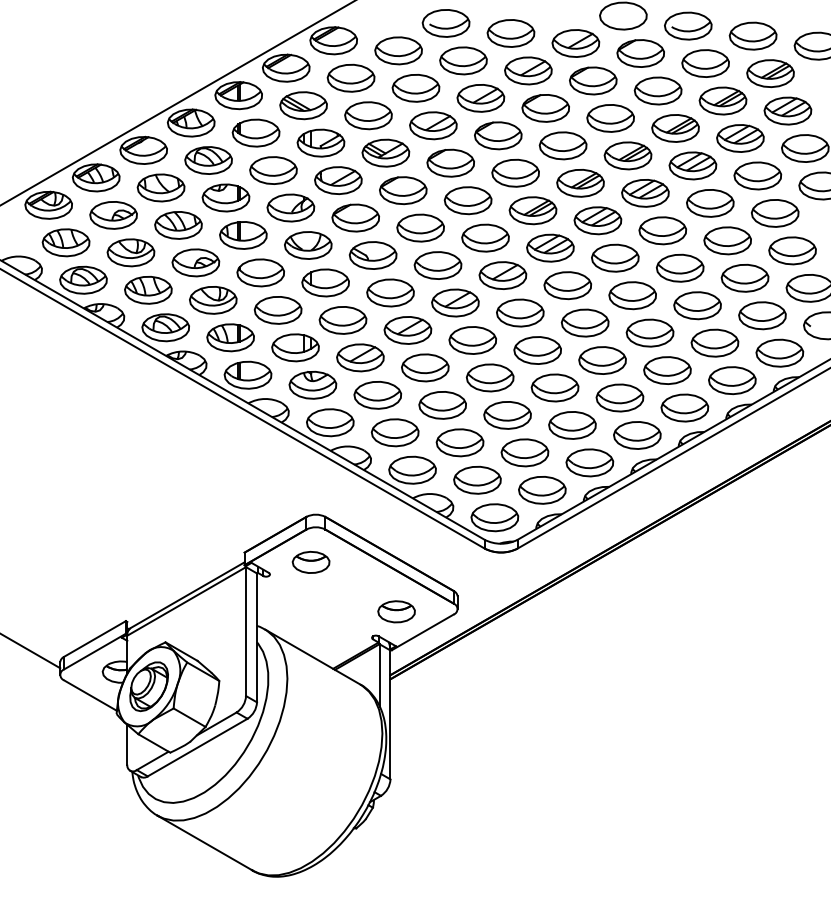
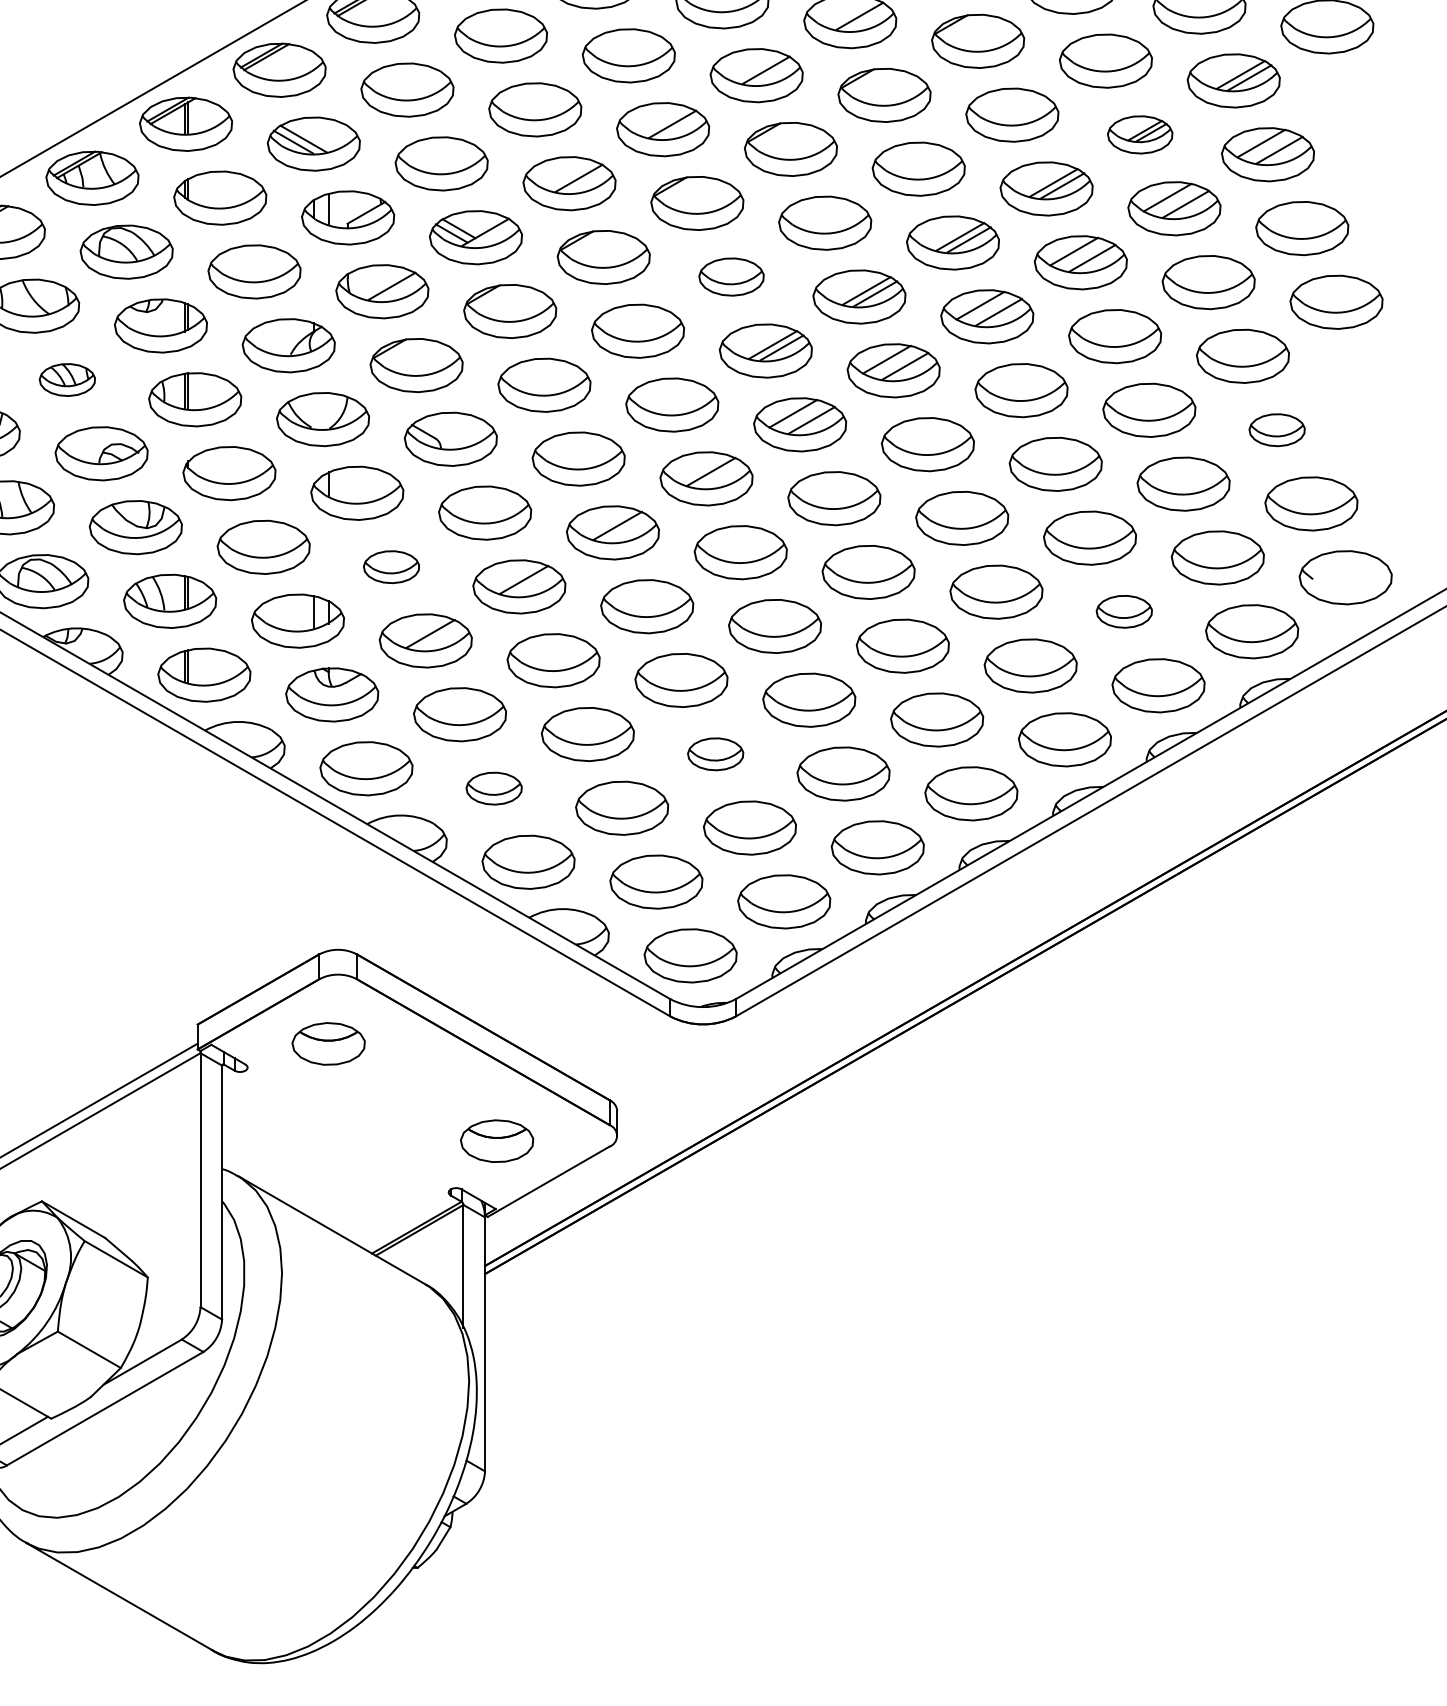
part: (722, 100) -> (1139, 133), size x0.7
part: (515, 172) -> (731, 275), size x0.7
part: (178, 225) -> (67, 380), size x0.6
part: (792, 250) -> (1277, 429), size x0.6
part: (342, 320) -> (390, 567), size x0.6
part: (714, 342) -> (1123, 610), size x0.6
part: (507, 415) -> (715, 754), size x0.6
part: (394, 432) -> (492, 787), size x0.6

